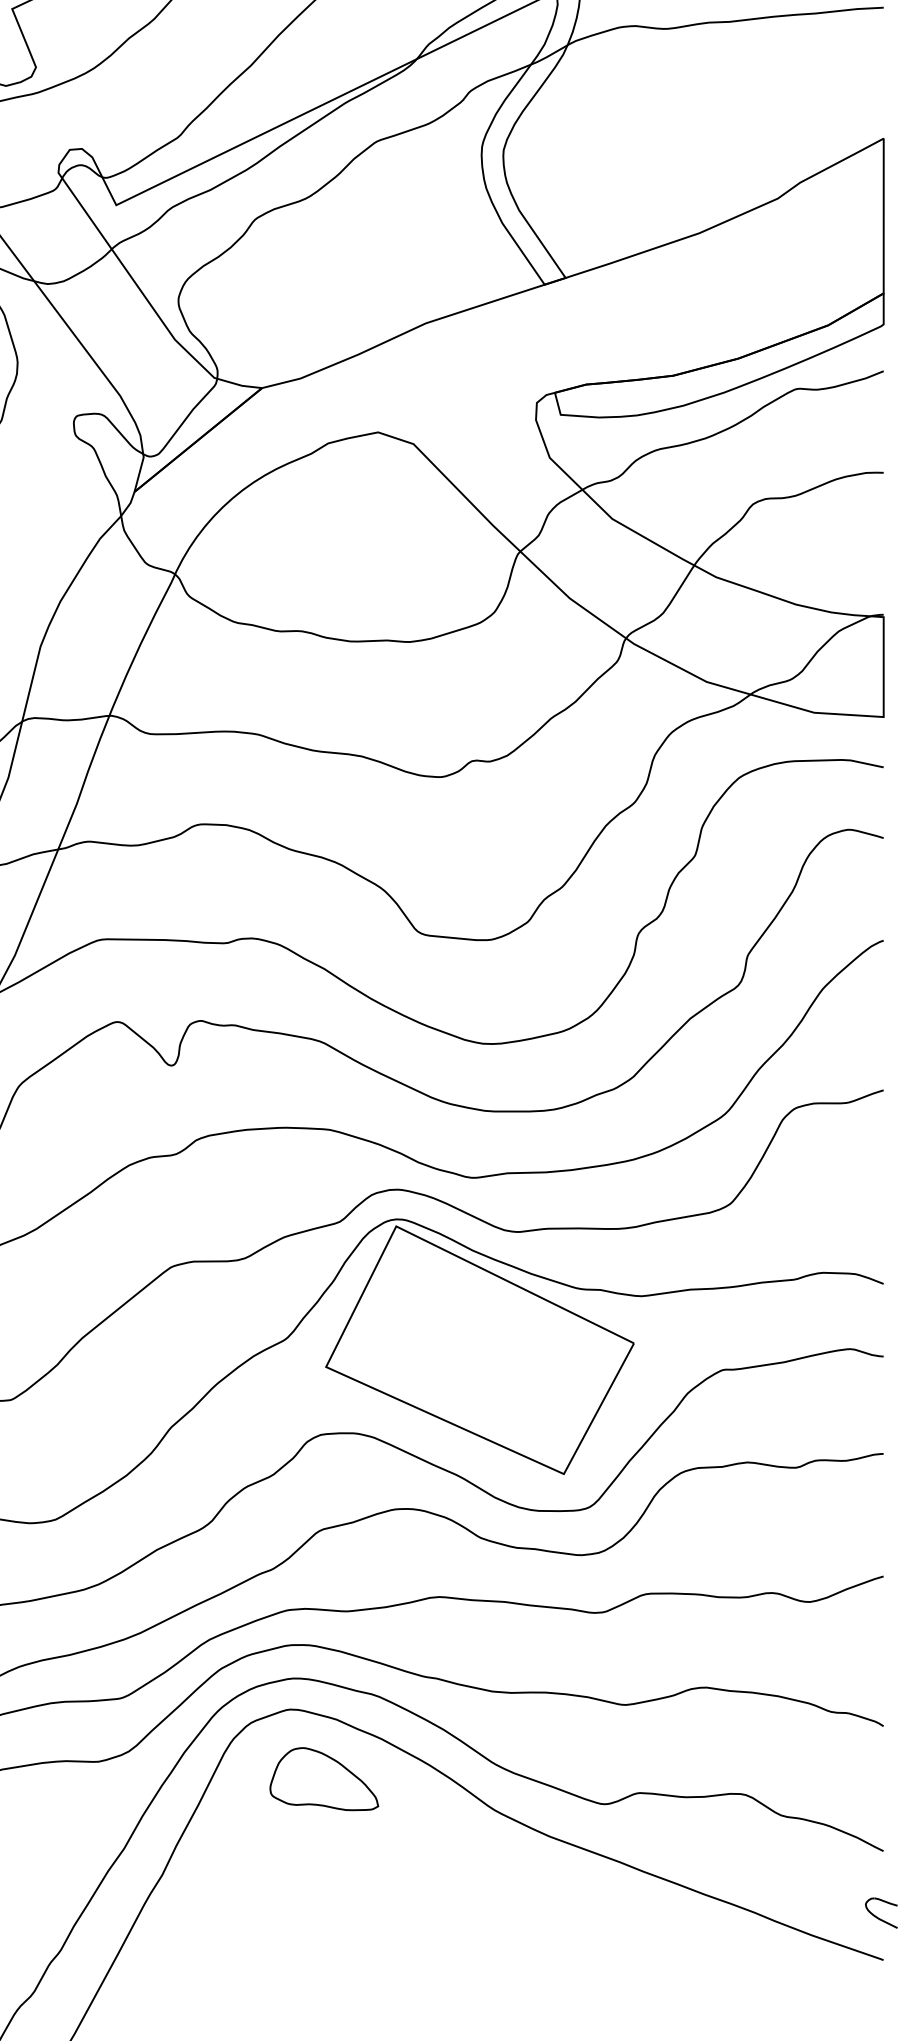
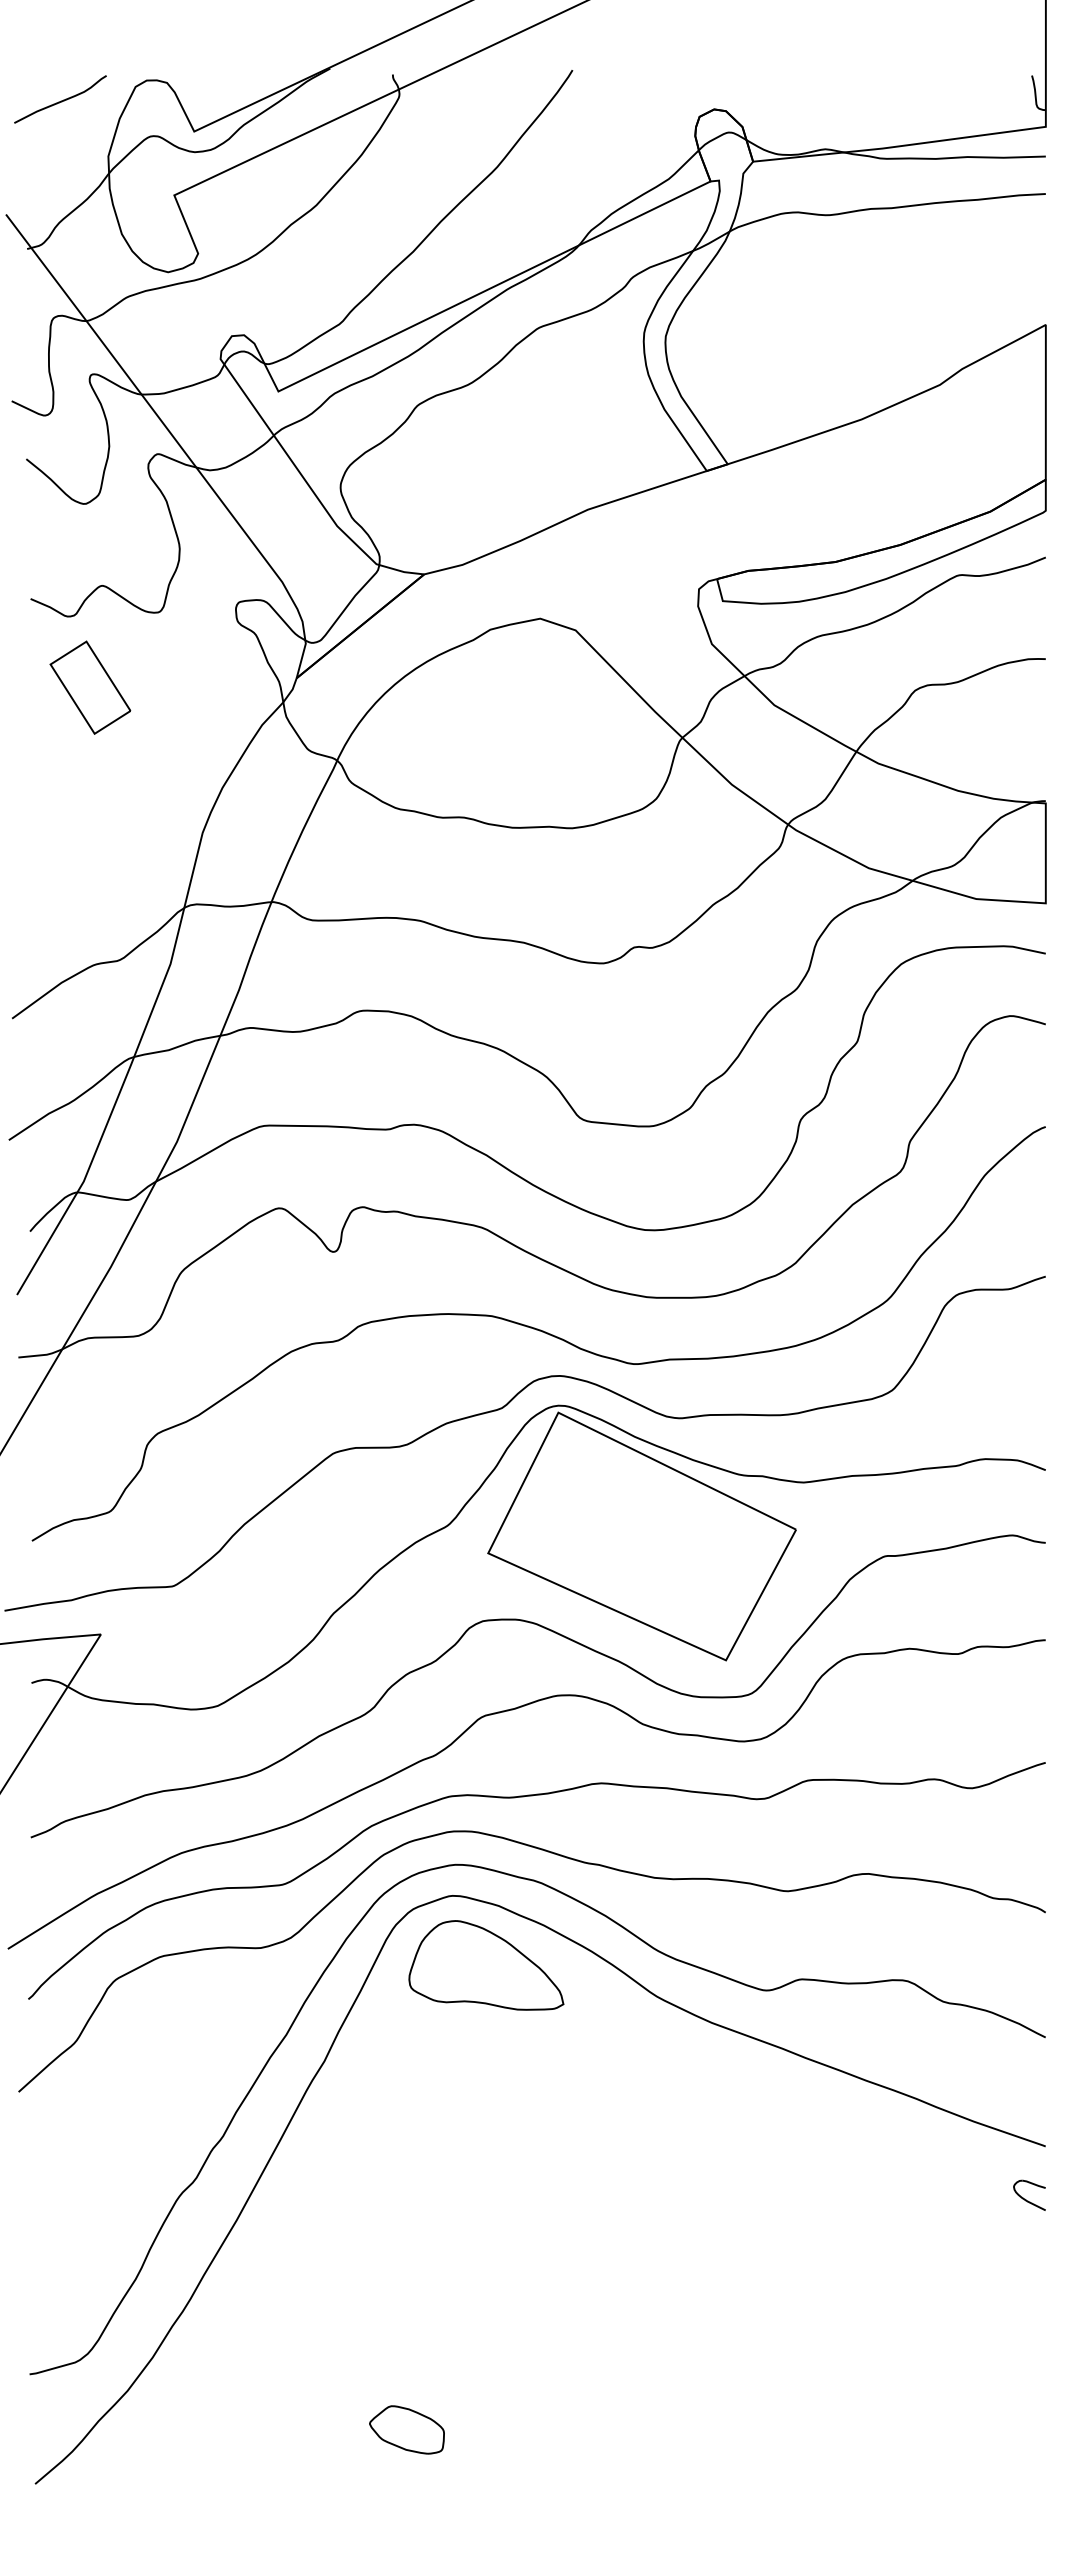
part: (324, 1779) -> (486, 1965), size x1.43
part: (881, 1912) -> (1029, 2194), moved

